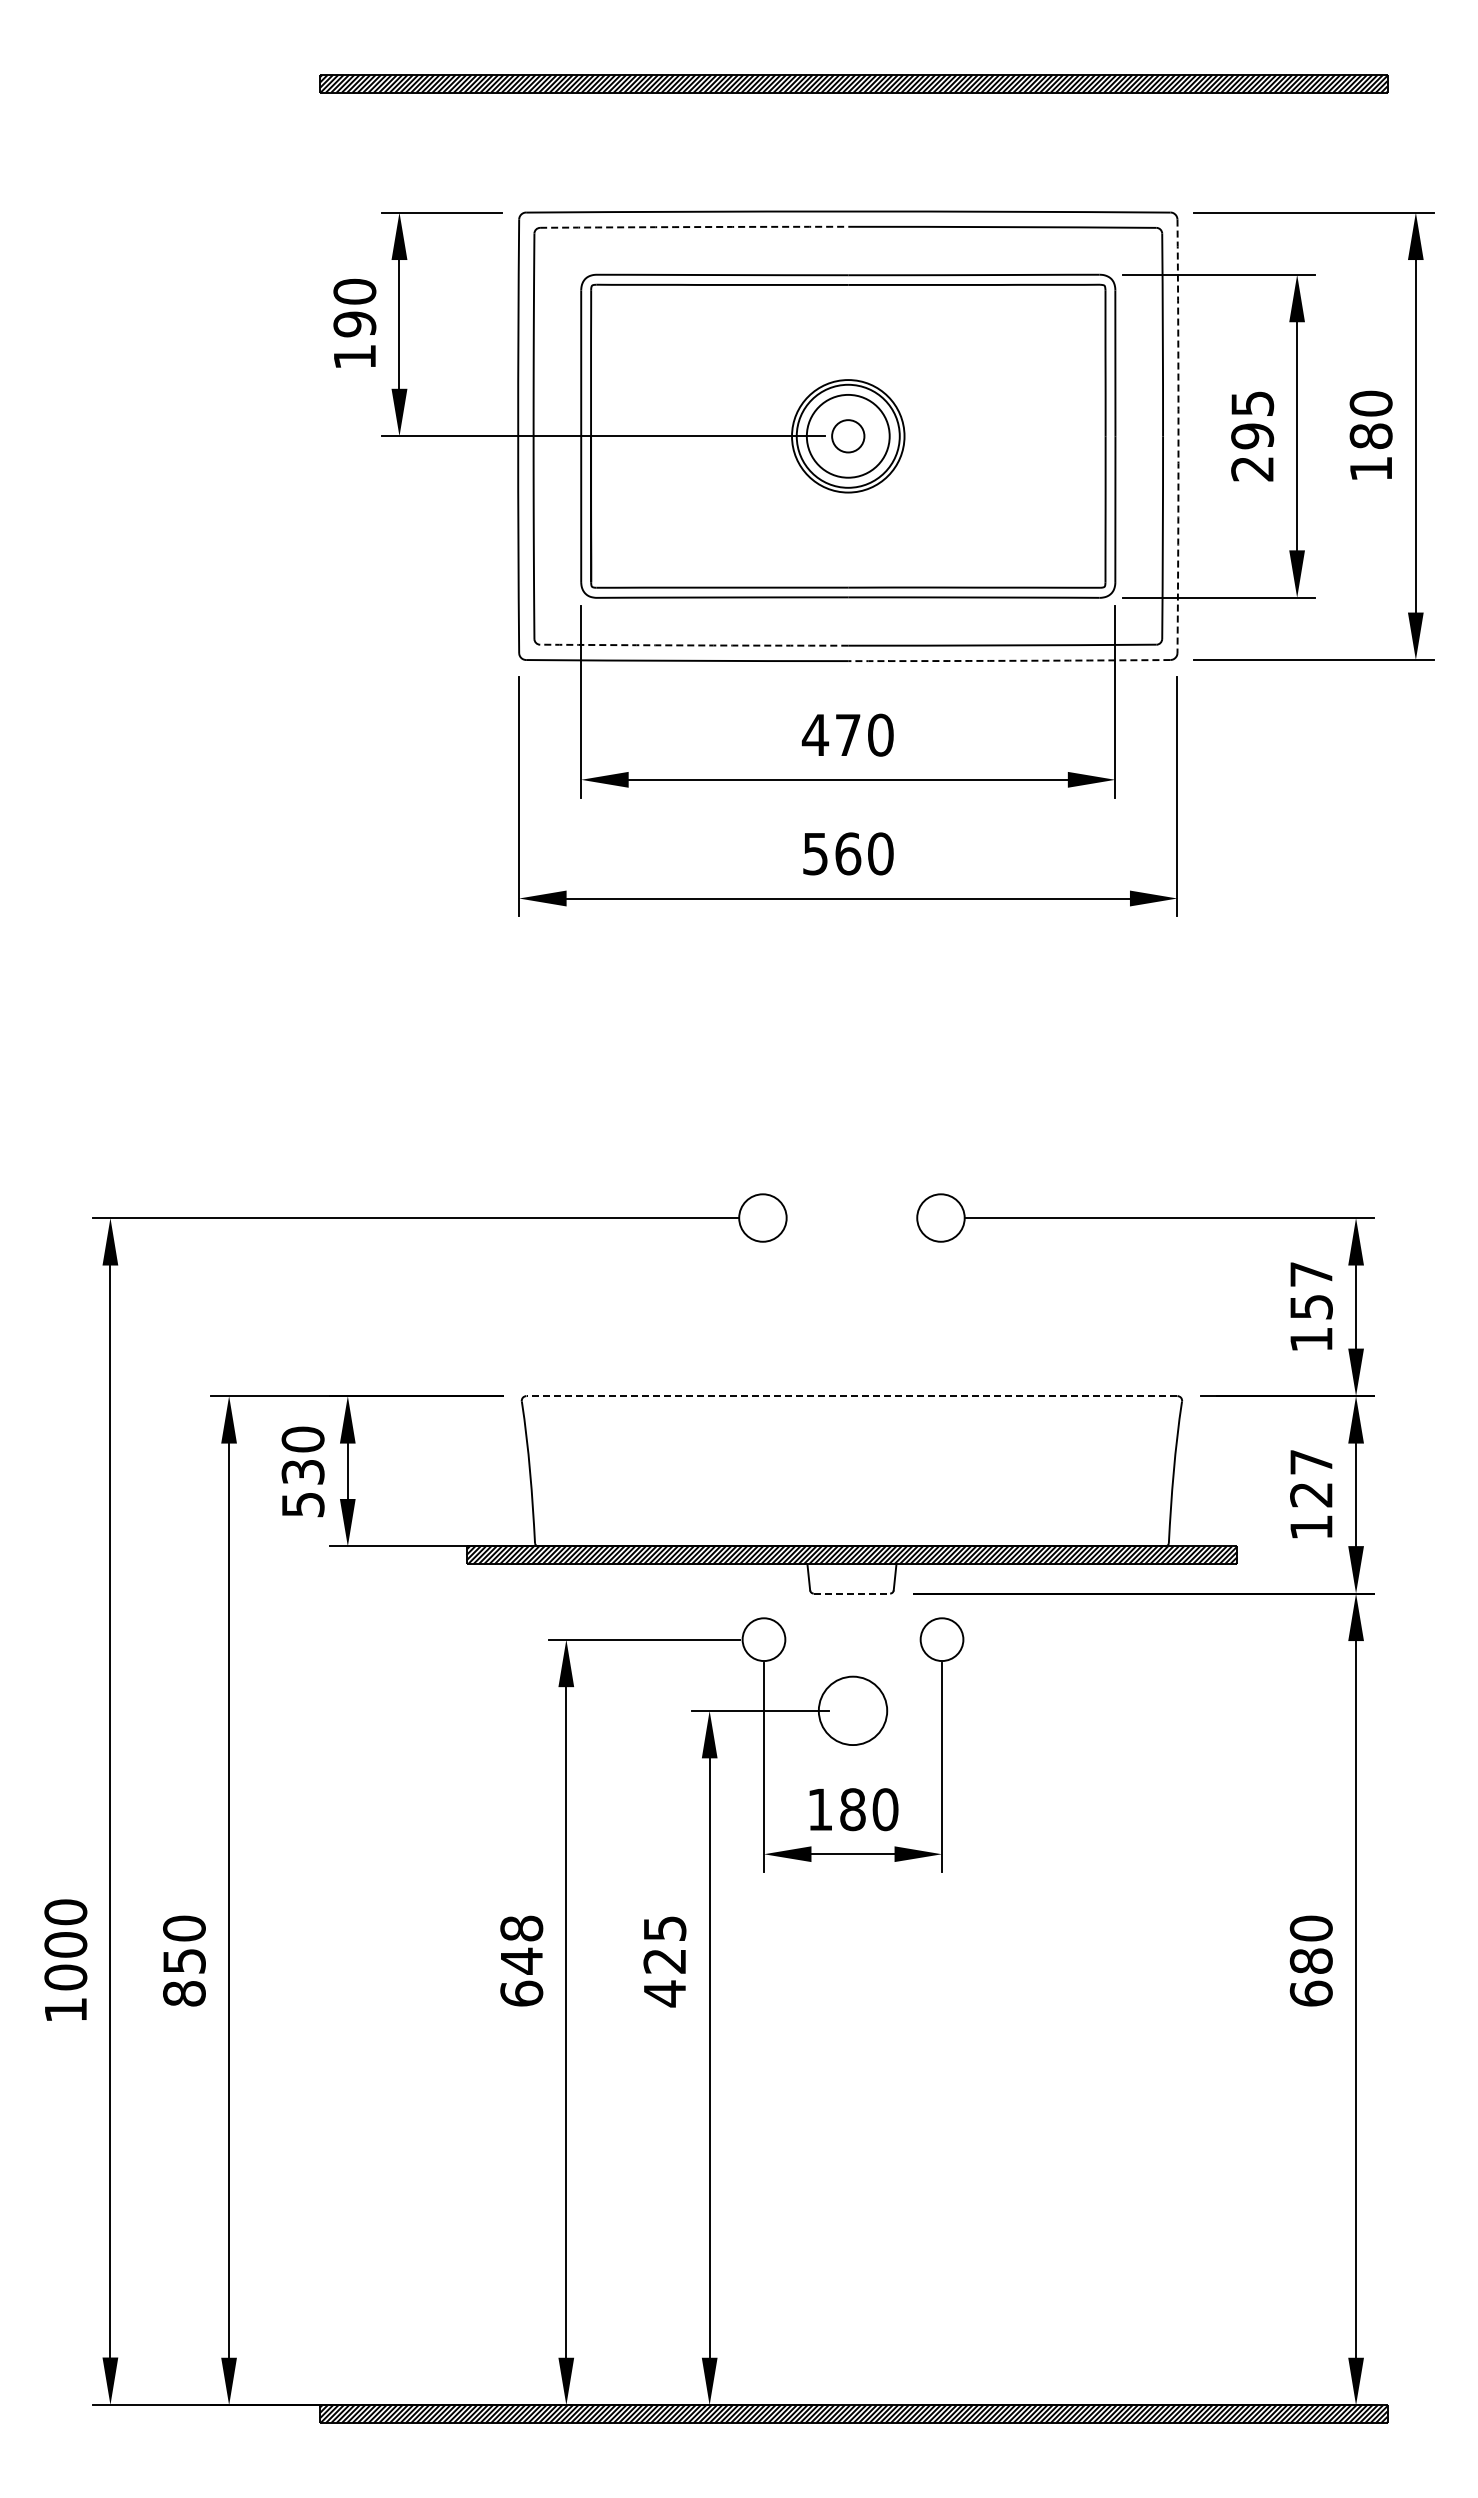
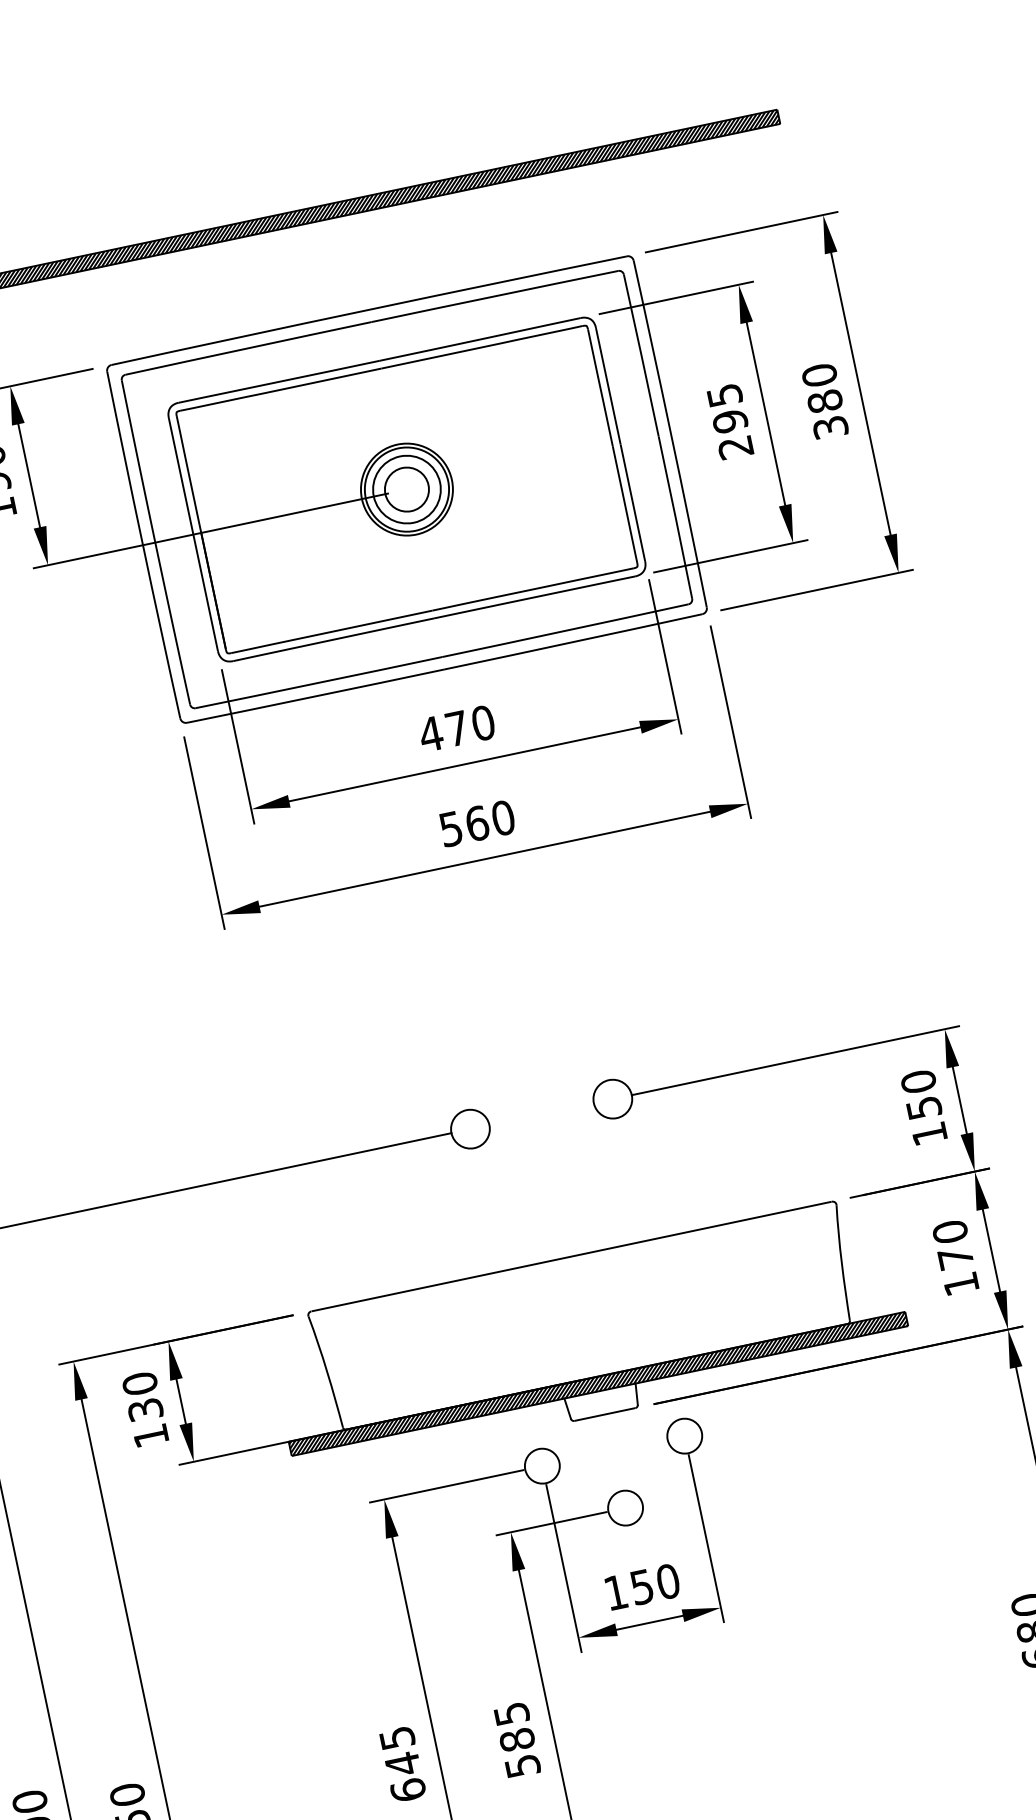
arc: (694, 227) -> (248, 348), dashed -> solid
circle: (848, 436) -> (407, 489), size x1.67
arc: (1178, 436) -> (671, 434), dashed -> solid
text: (1370, 468) -> (830, 427), 180 -> 380
arc: (694, 645) -> (319, 682), dashed -> solid
arc: (1009, 660) -> (573, 641), dashed -> solid
text: (1311, 1274) -> (918, 1081), 157 -> 150
line: (851, 1396) -> (571, 1256), dashed -> solid
text: (1311, 1478) -> (953, 1245), 127 -> 170
text: (303, 1505) -> (151, 1436), 530 -> 130
line: (852, 1593) -> (605, 1414), dashed -> solid
circle: (852, 1710) -> (625, 1507), size x0.62
text: (852, 1809) -> (641, 1587), 180 -> 150
text: (521, 1928) -> (397, 1738), 648 -> 645
text: (664, 1977) -> (519, 1753), 425 -> 585

